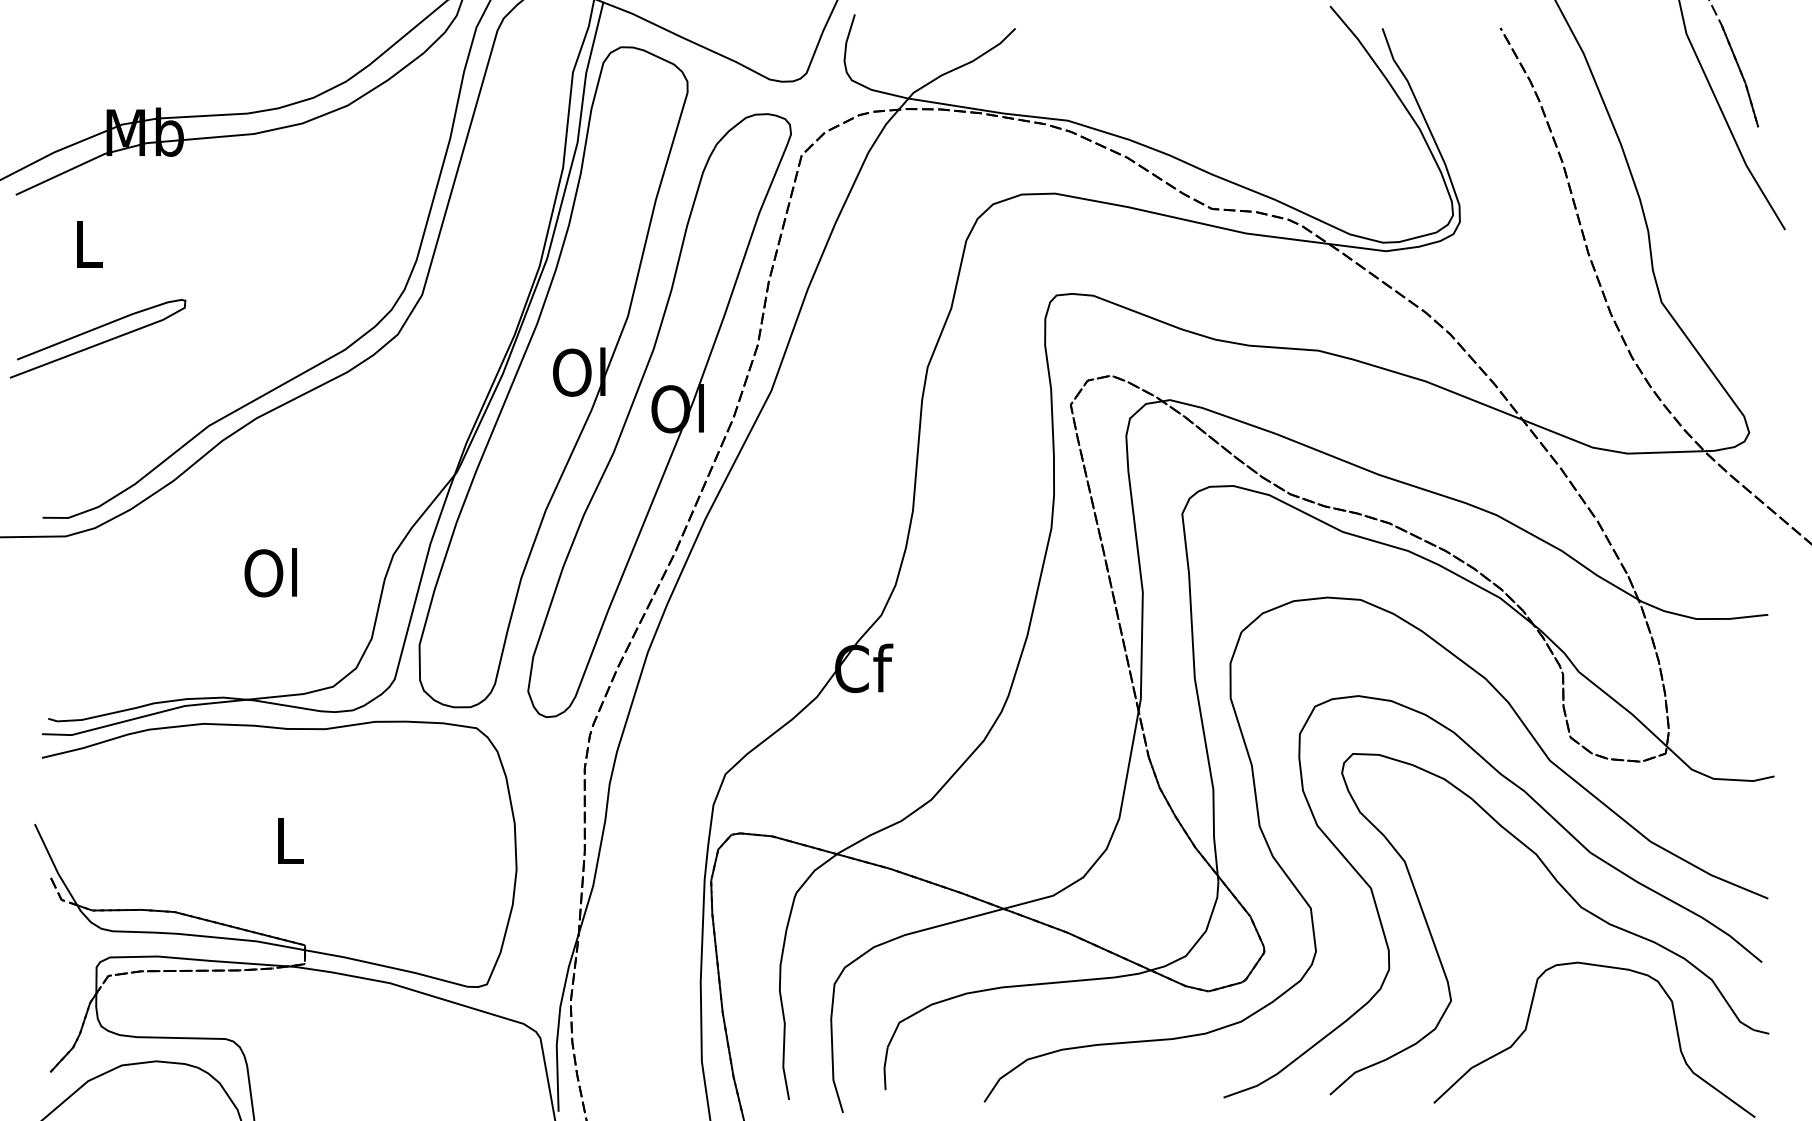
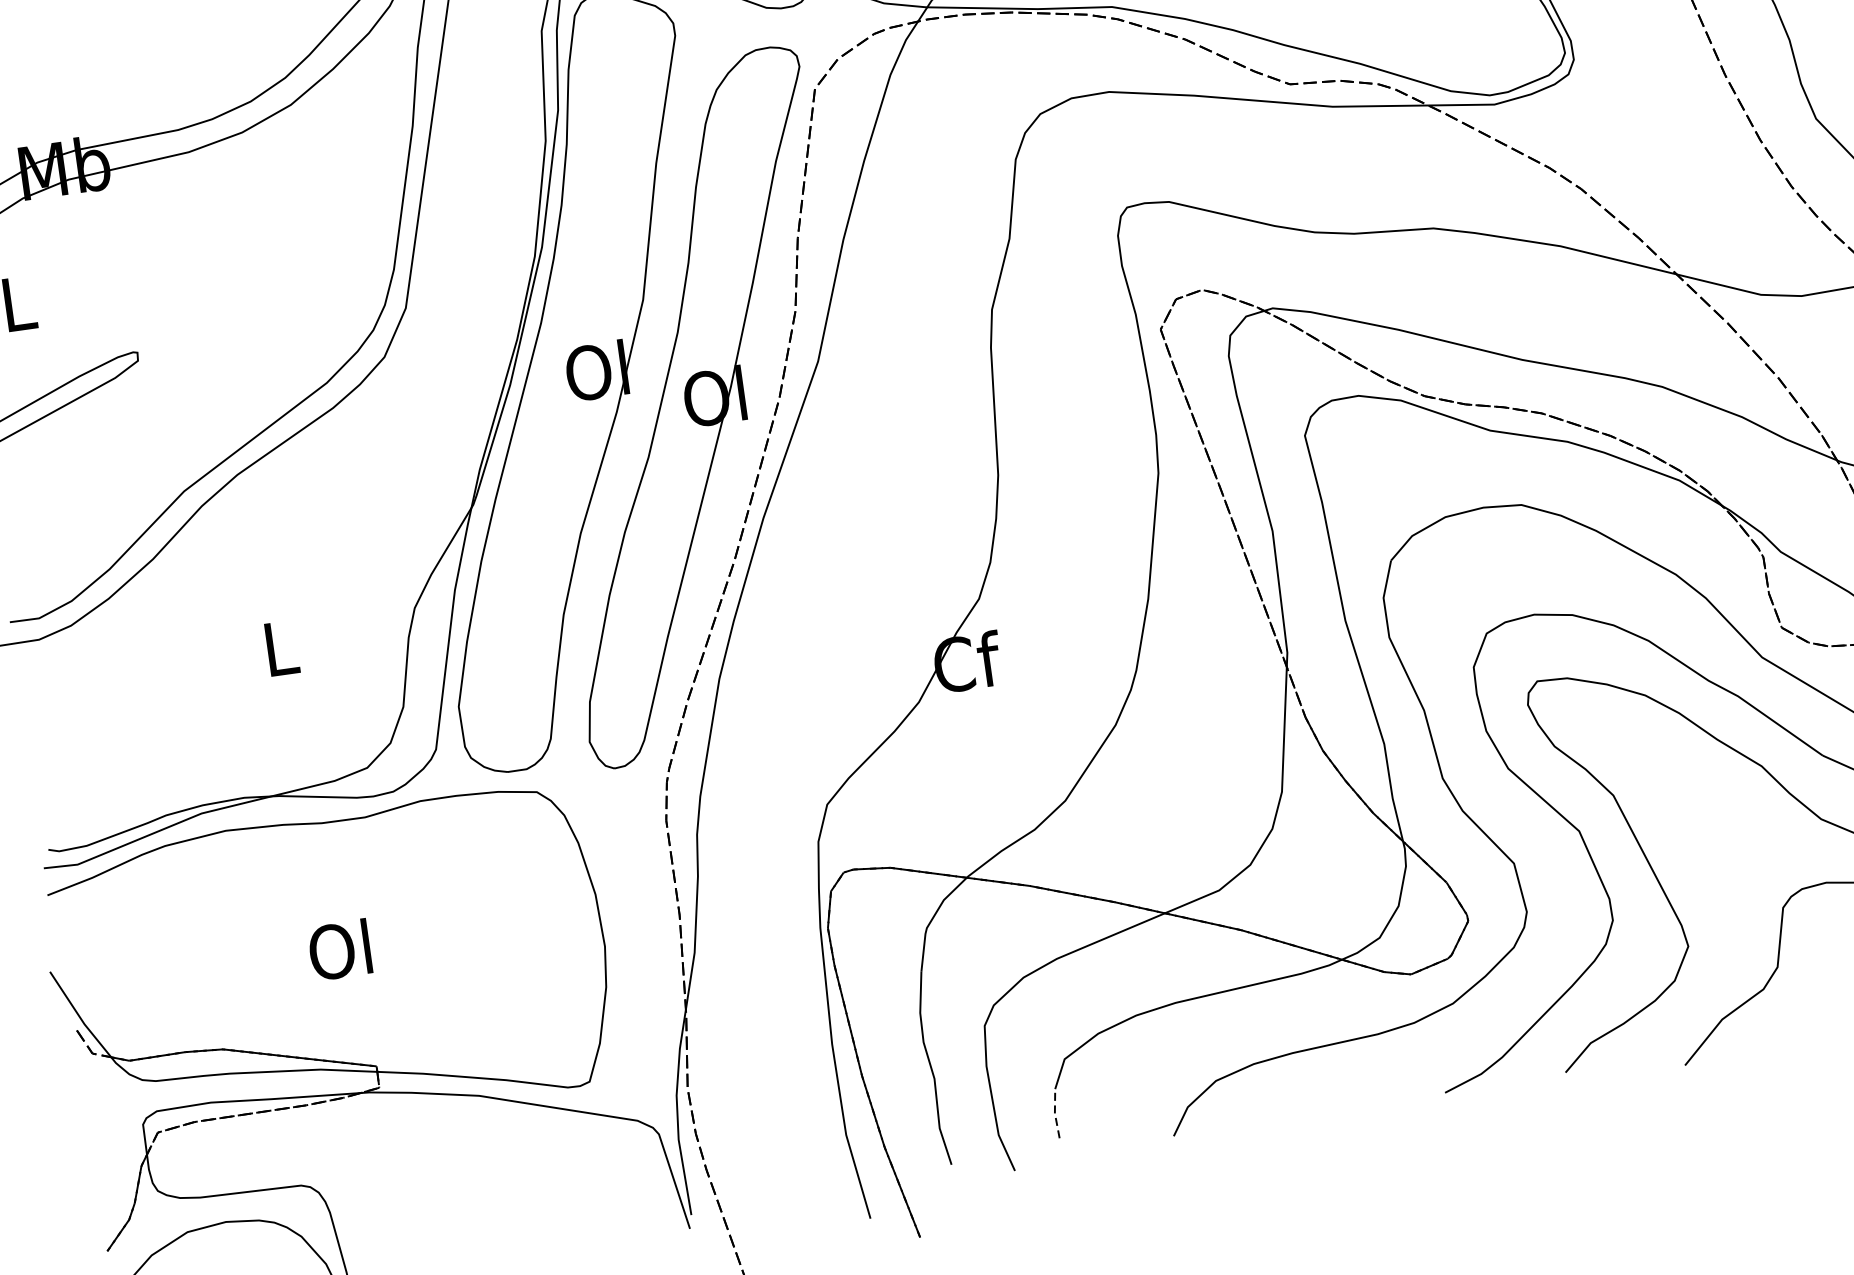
text: (270, 572) -> (277, 648), Ol -> L
text: (287, 840) -> (339, 949), L -> Ol
line: (884, 1068) -> (1054, 1113), solid -> dashed

